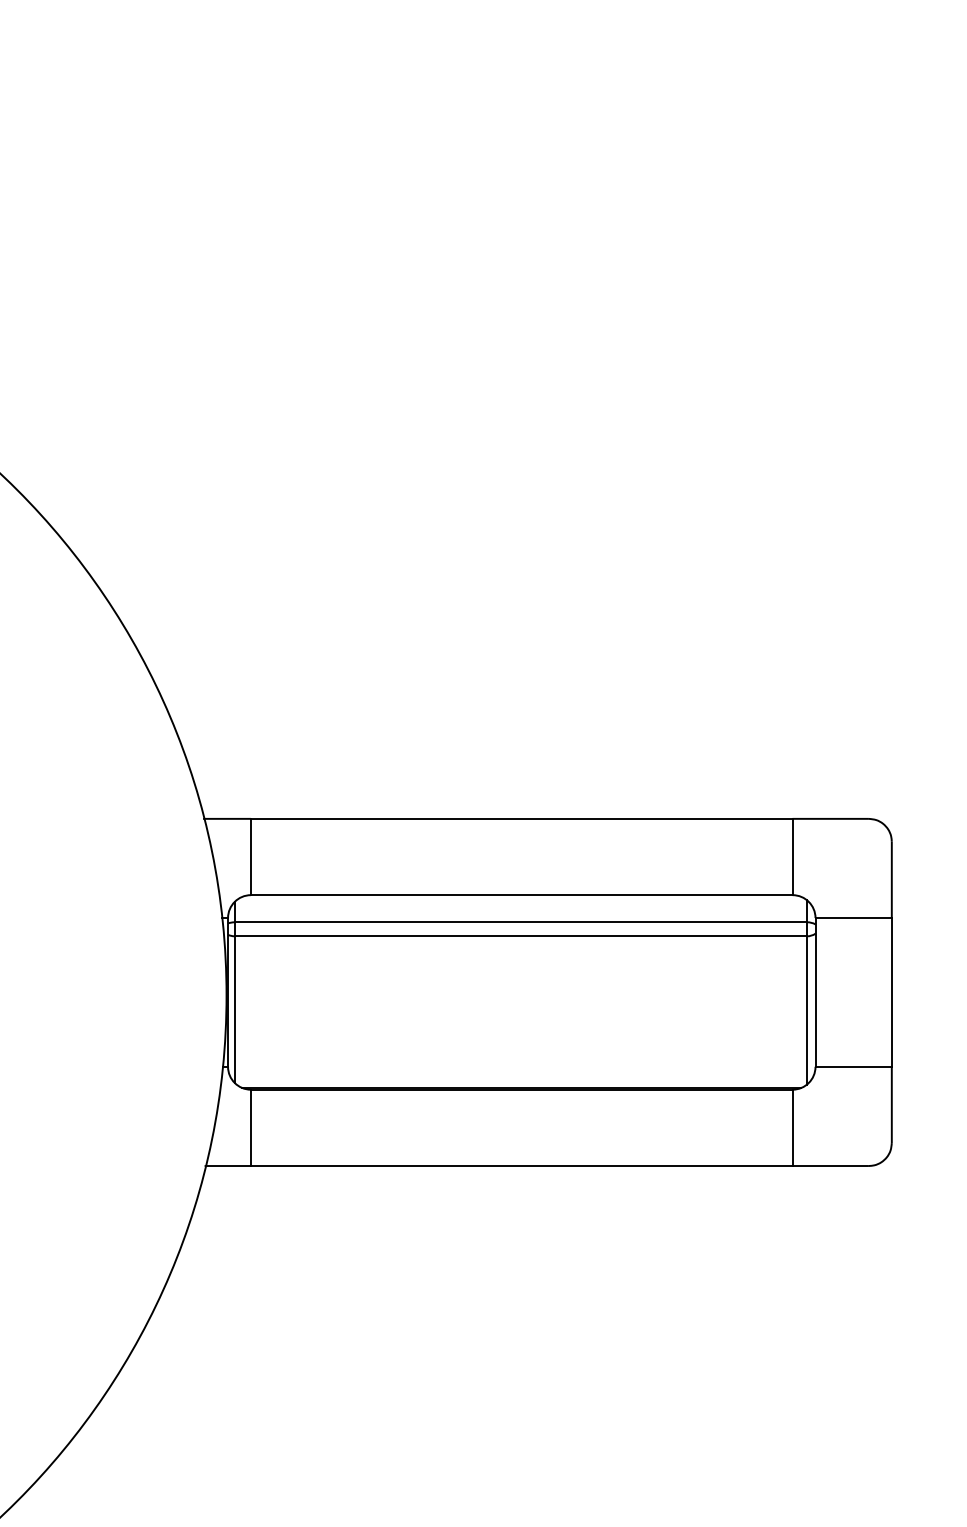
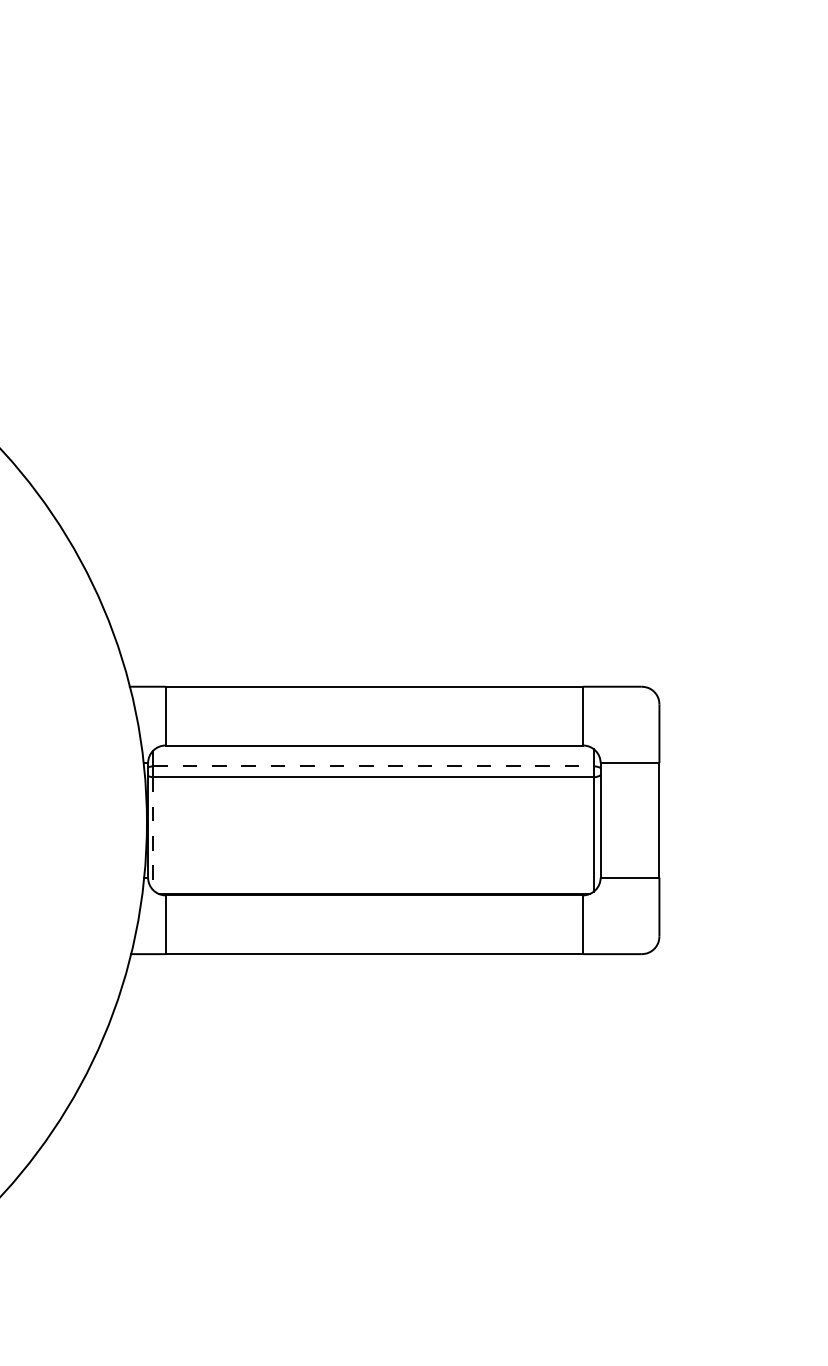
line: (521, 922) -> (374, 766), solid -> dashed
line: (235, 1009) -> (153, 833), solid -> dashed

